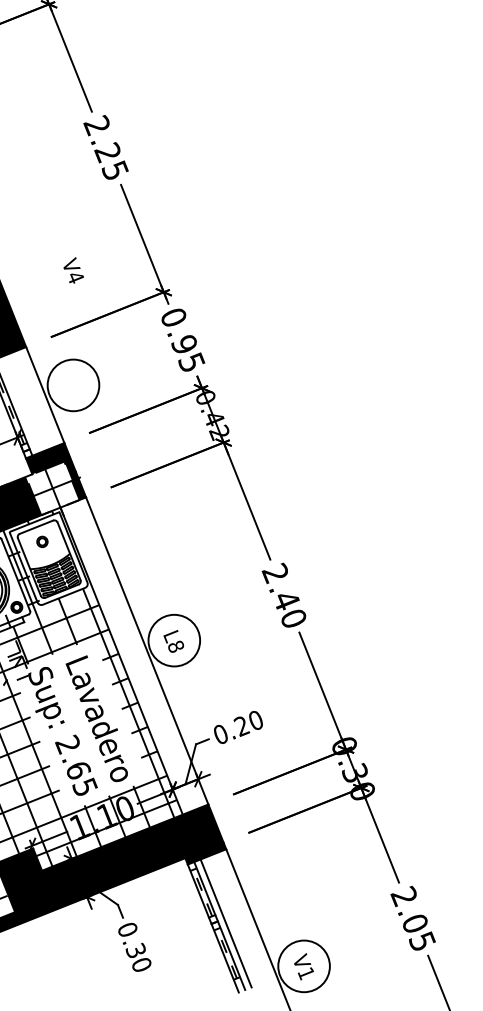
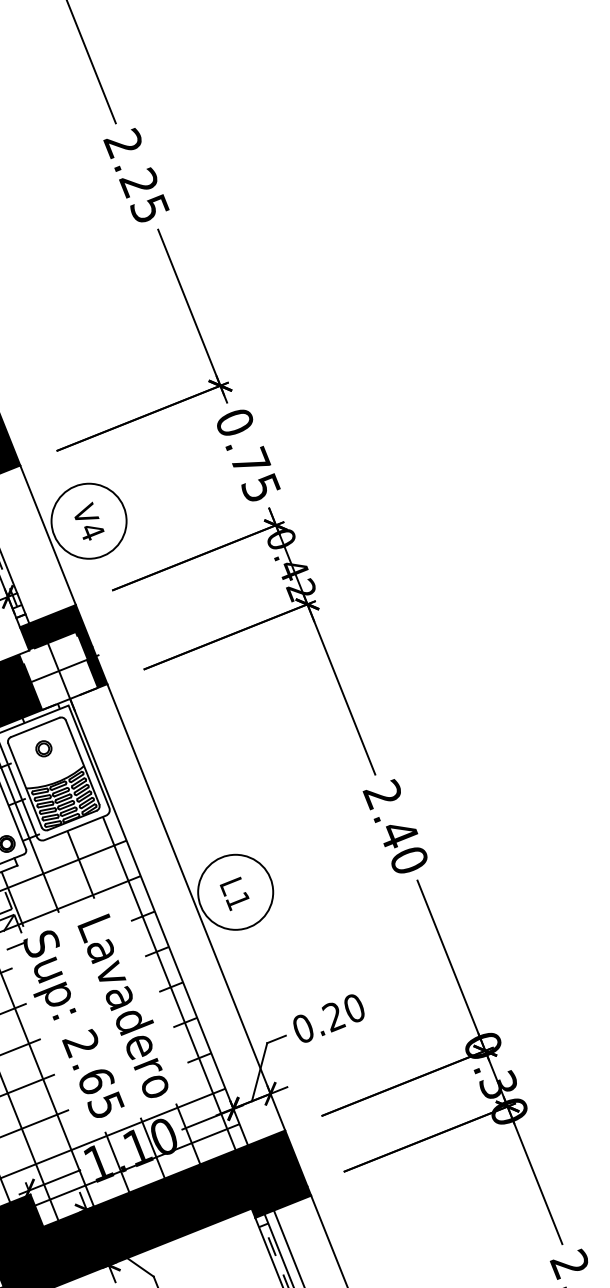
text: (73, 270) -> (89, 521), moved
text: (184, 343) -> (250, 460), 0.95 -> 0.75
text: (175, 646) -> (237, 900), L8 -> L1

